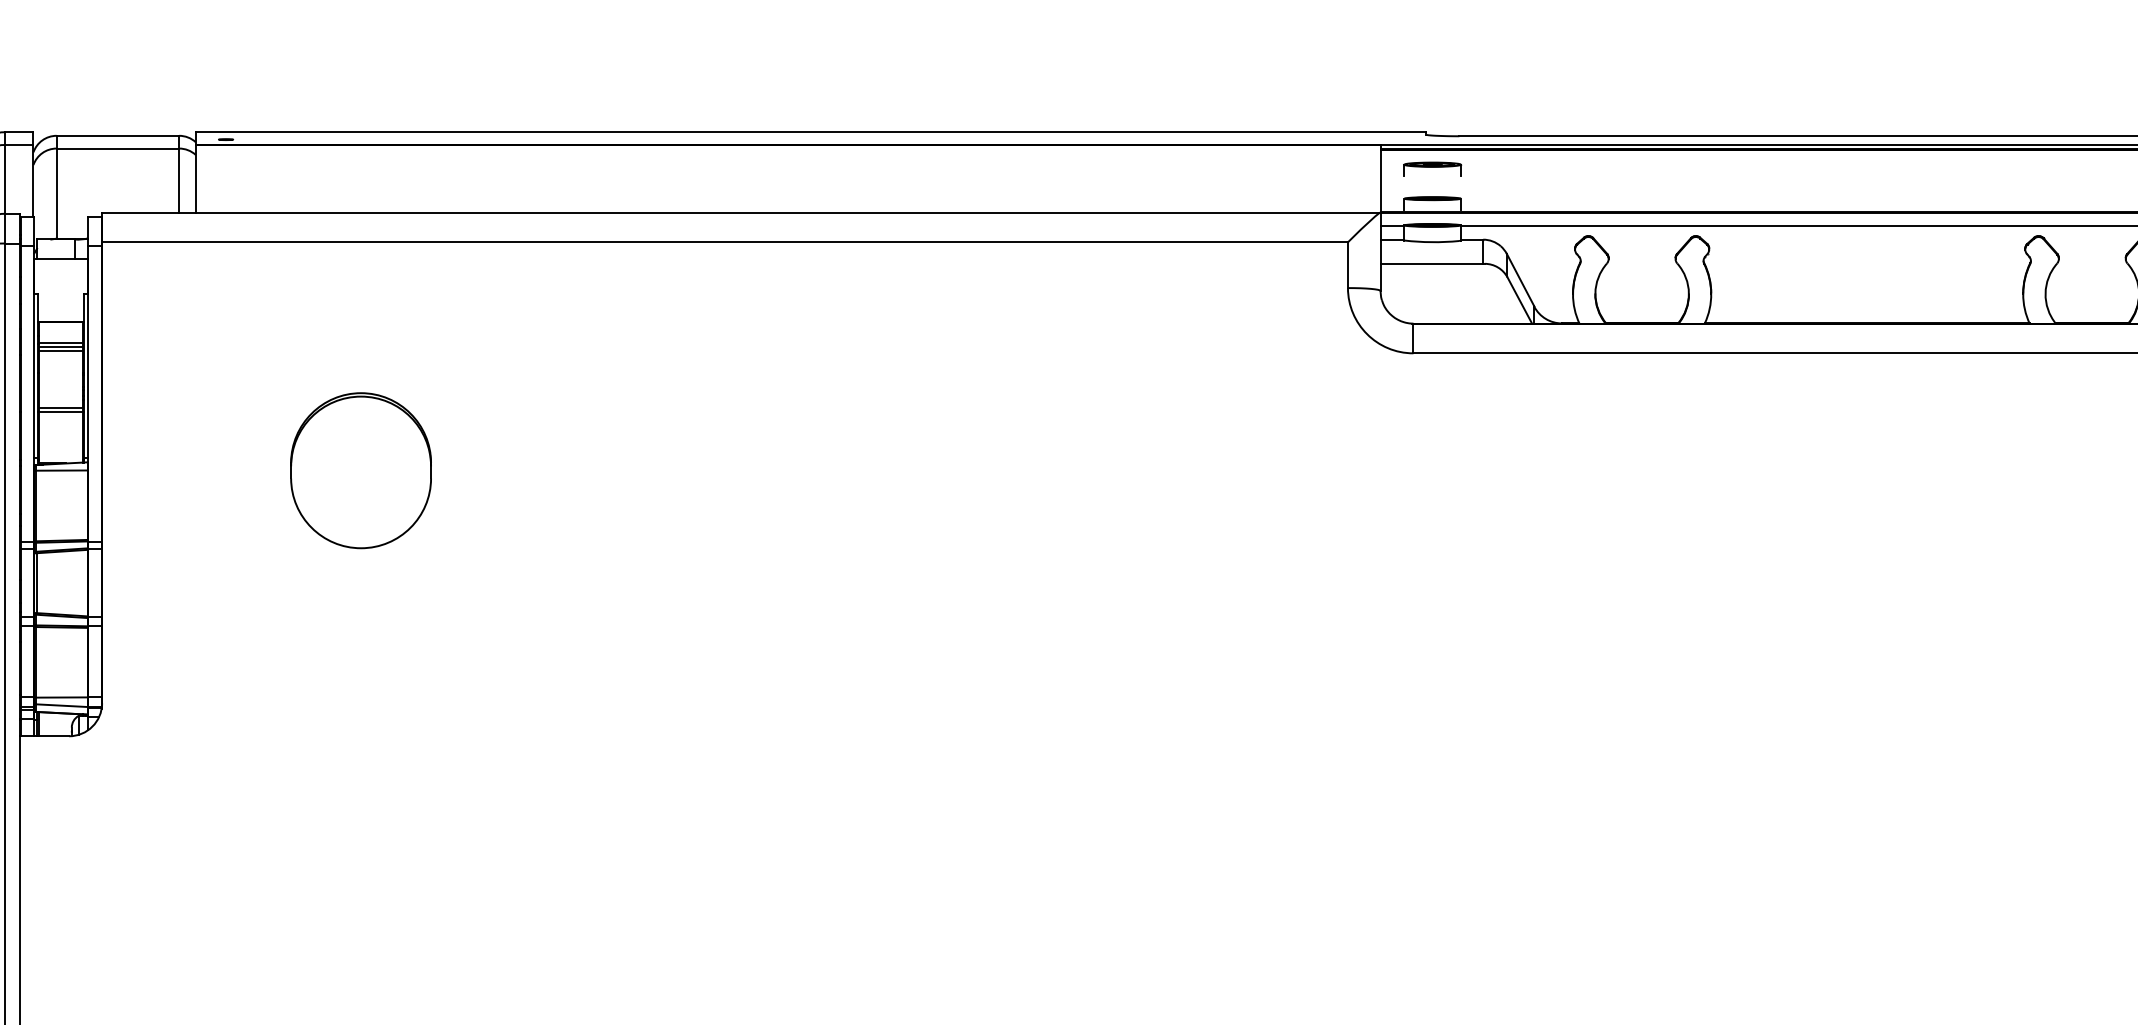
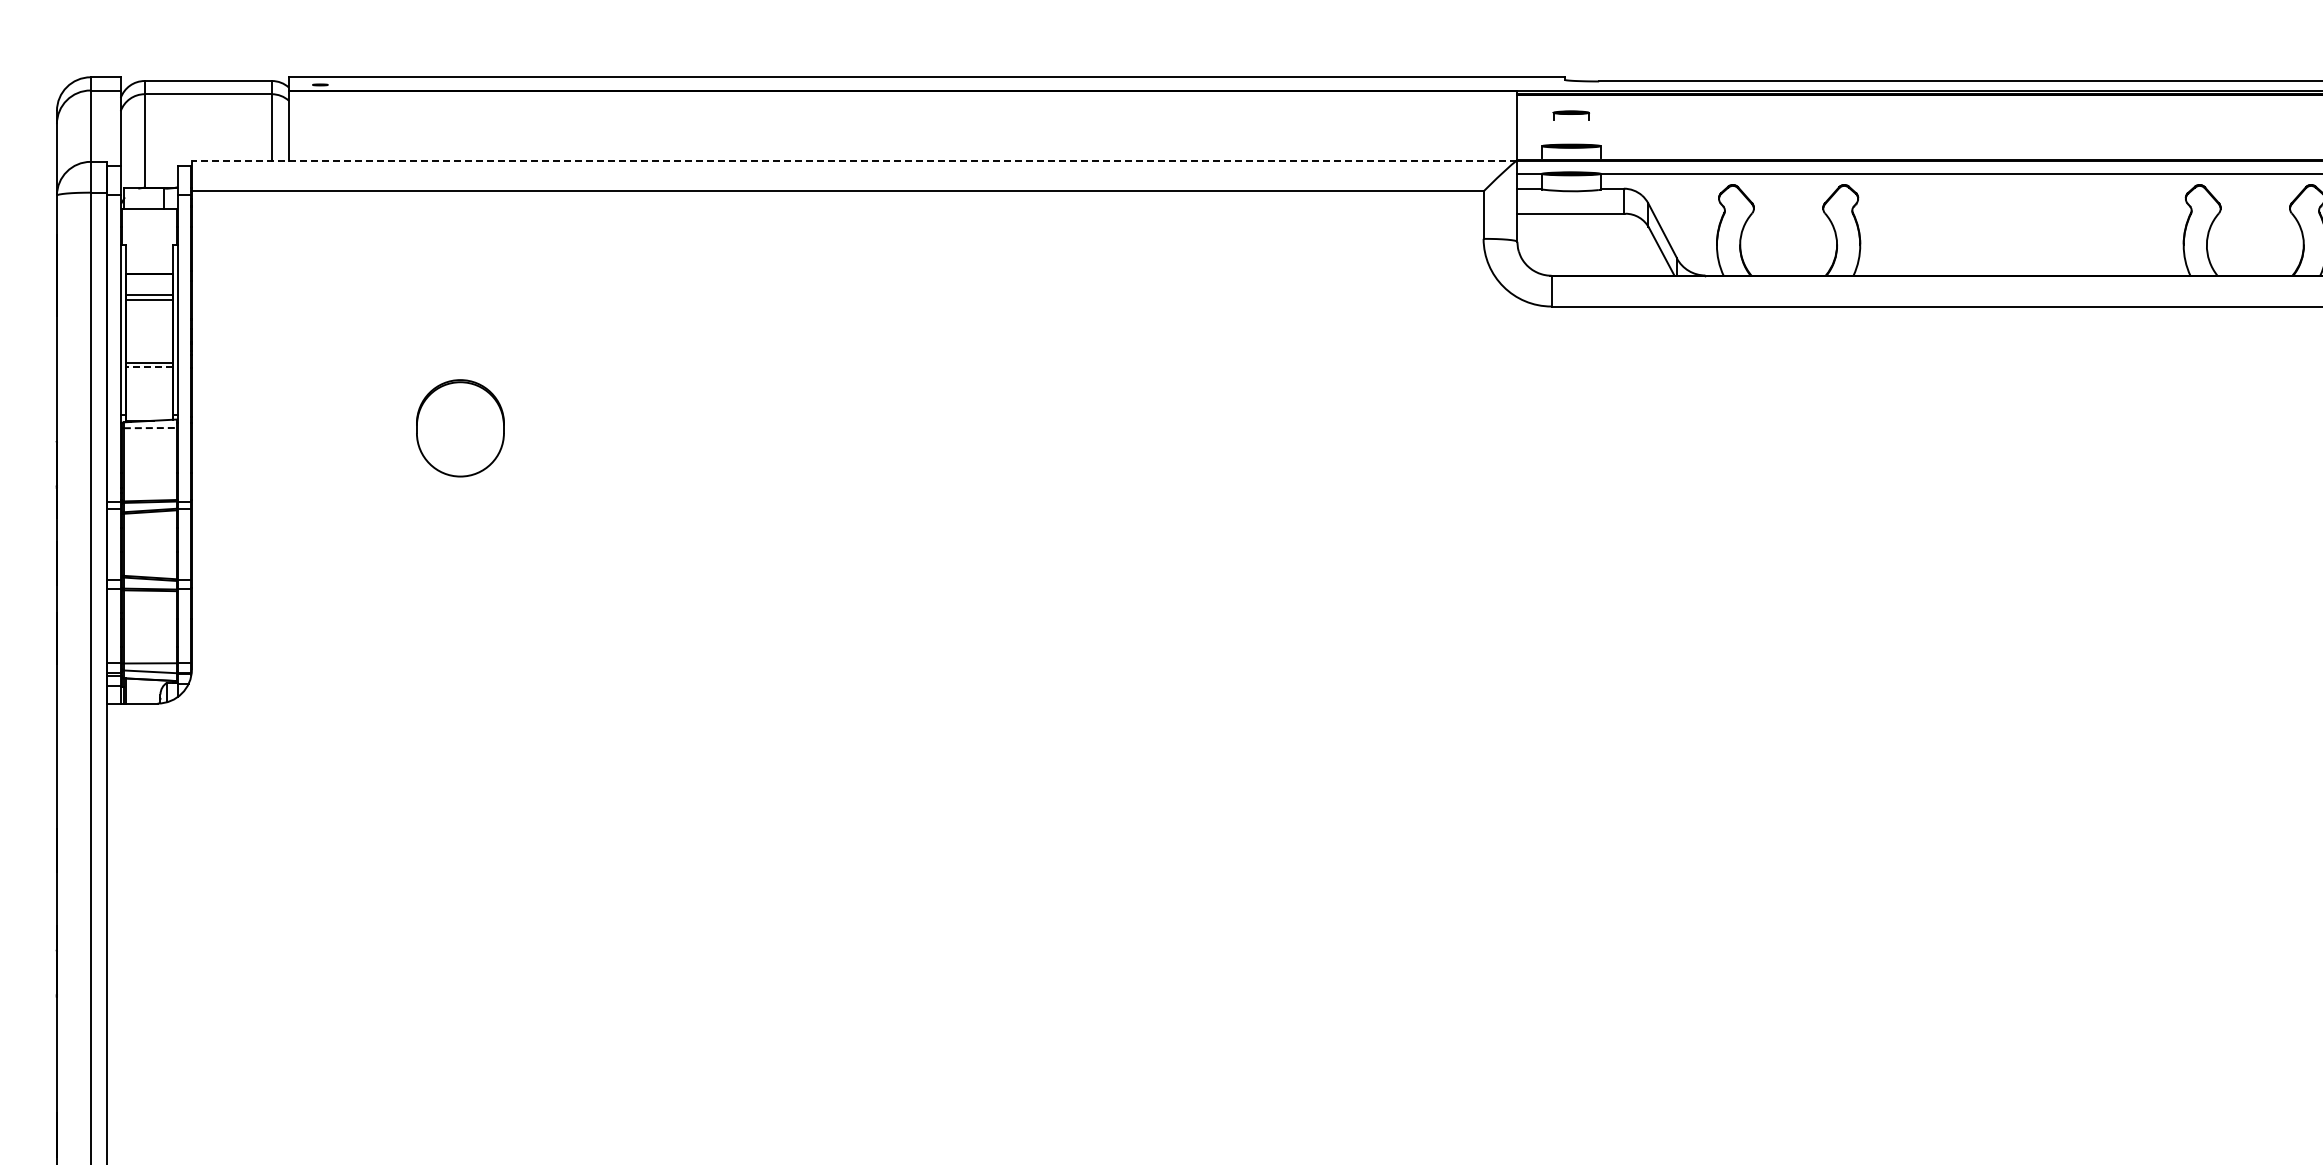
part: (1431, 169) -> (1570, 115), size x0.6
line: (741, 212) -> (854, 160), solid -> dashed
line: (61, 350) -> (149, 303), removed
line: (60, 412) -> (148, 367), solid -> dashed
line: (62, 470) -> (150, 428), solid -> dashed
part: (361, 470) -> (460, 428), size x0.6

